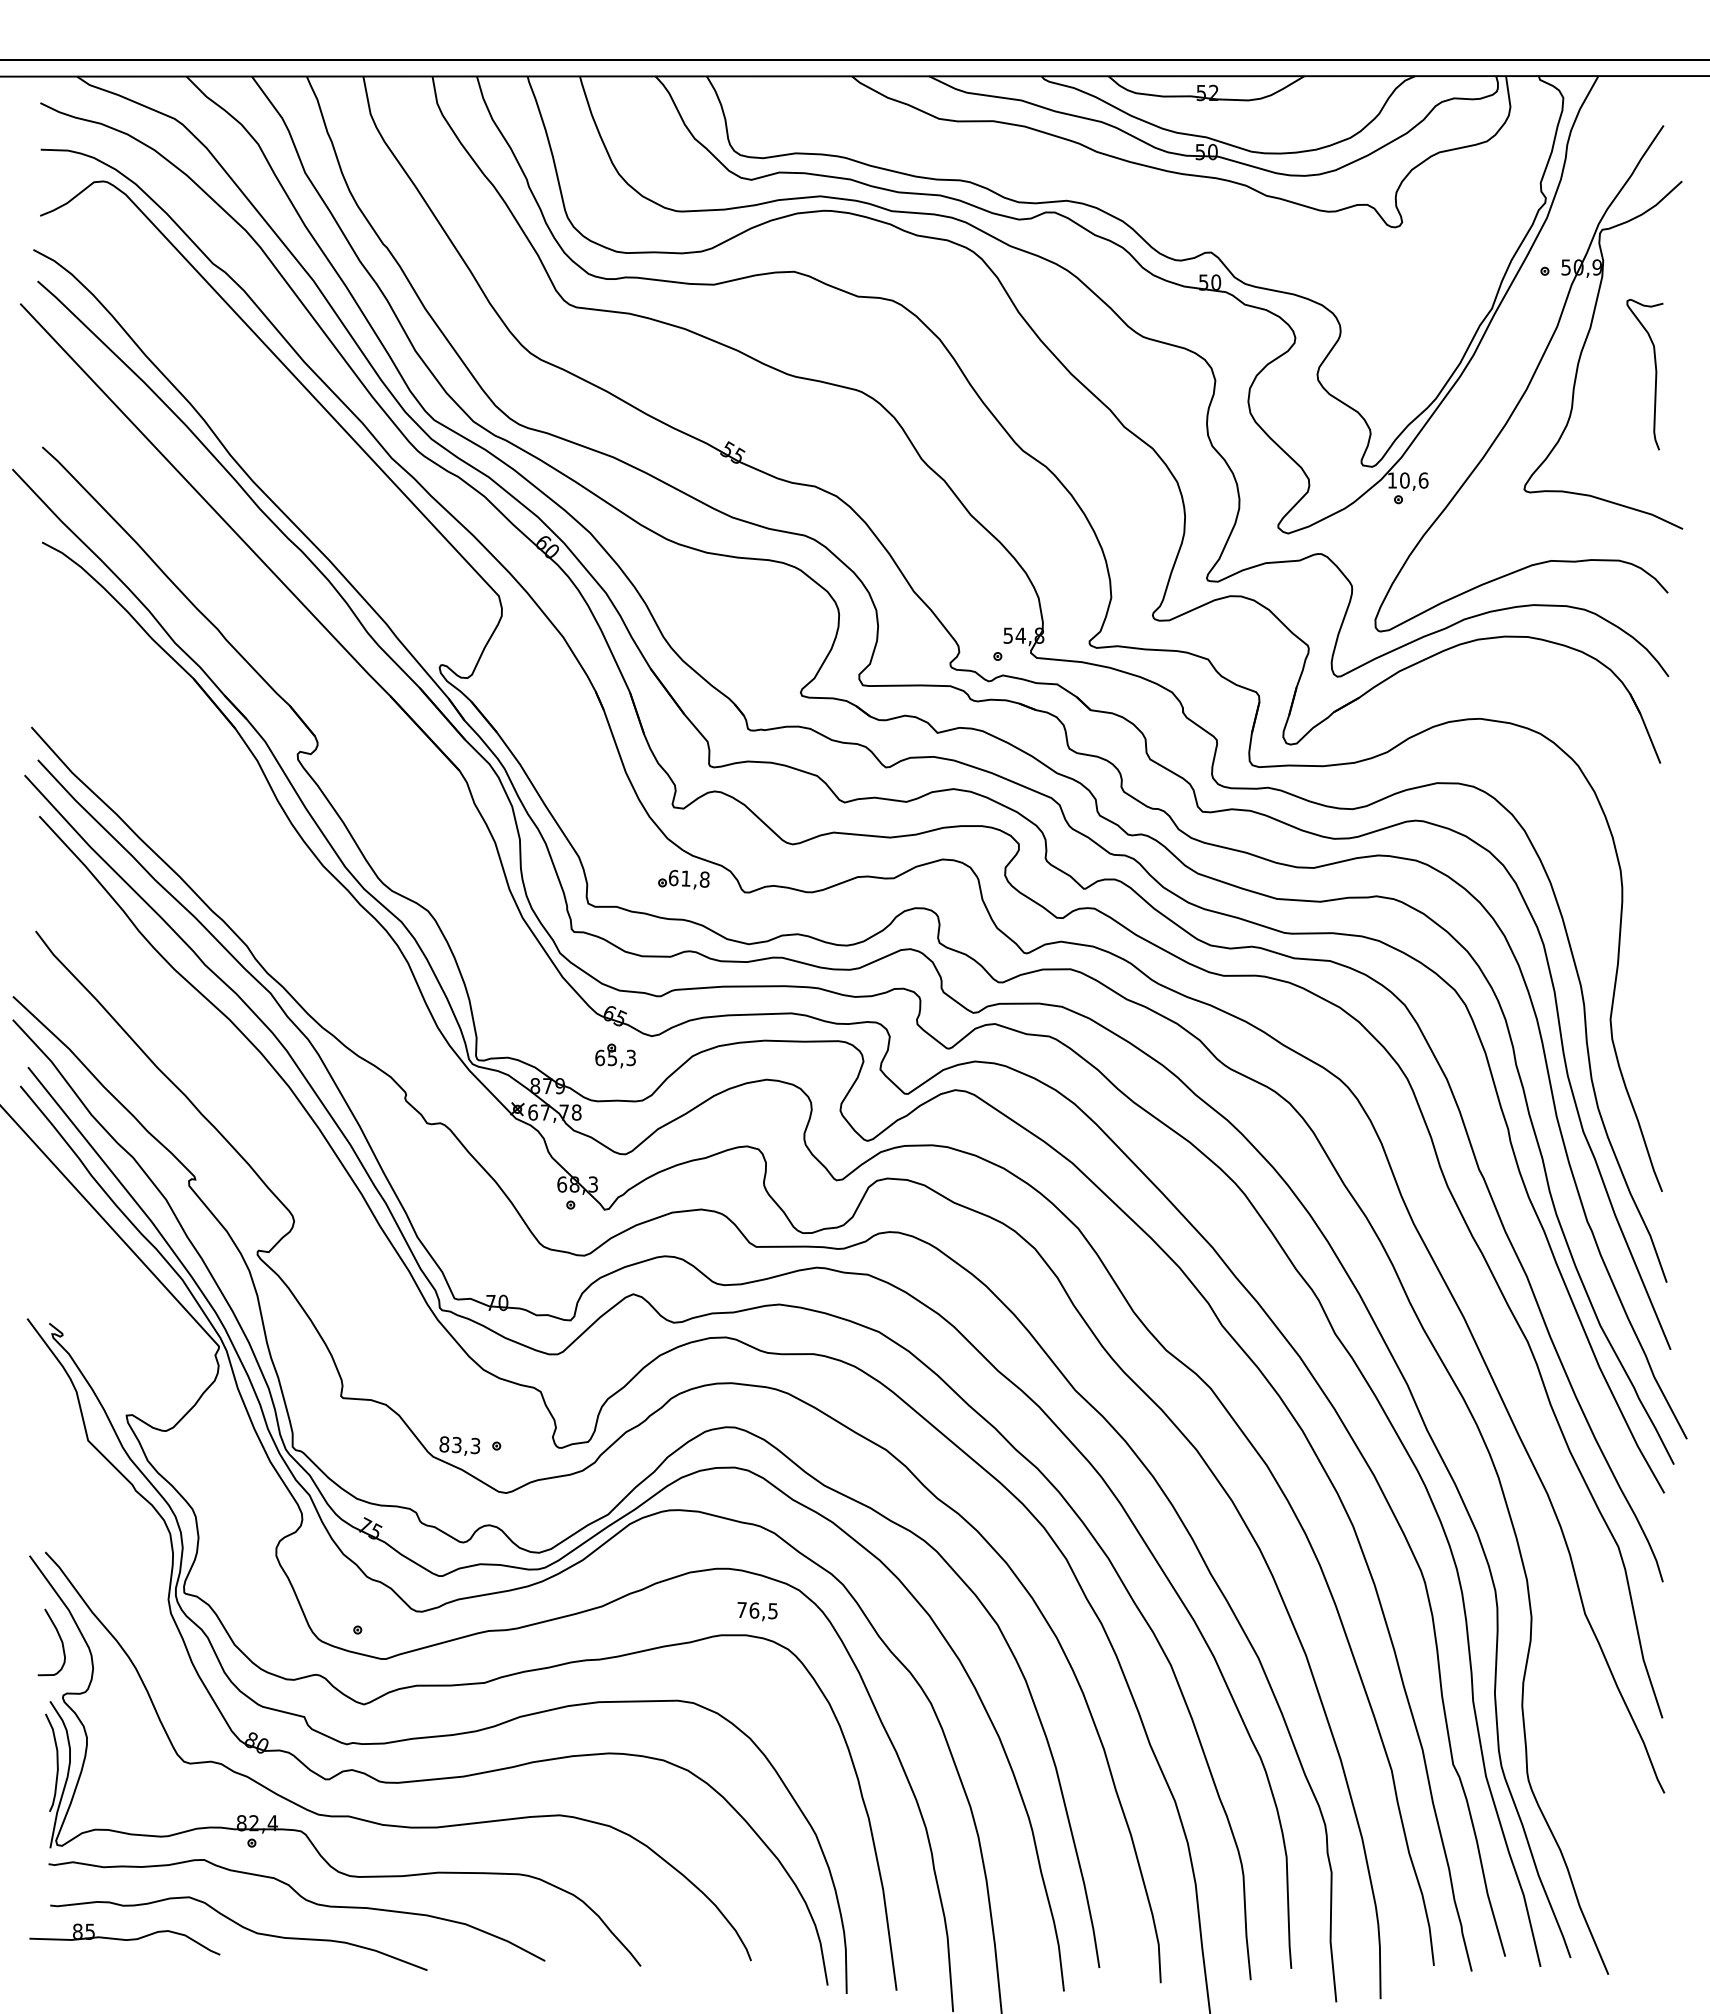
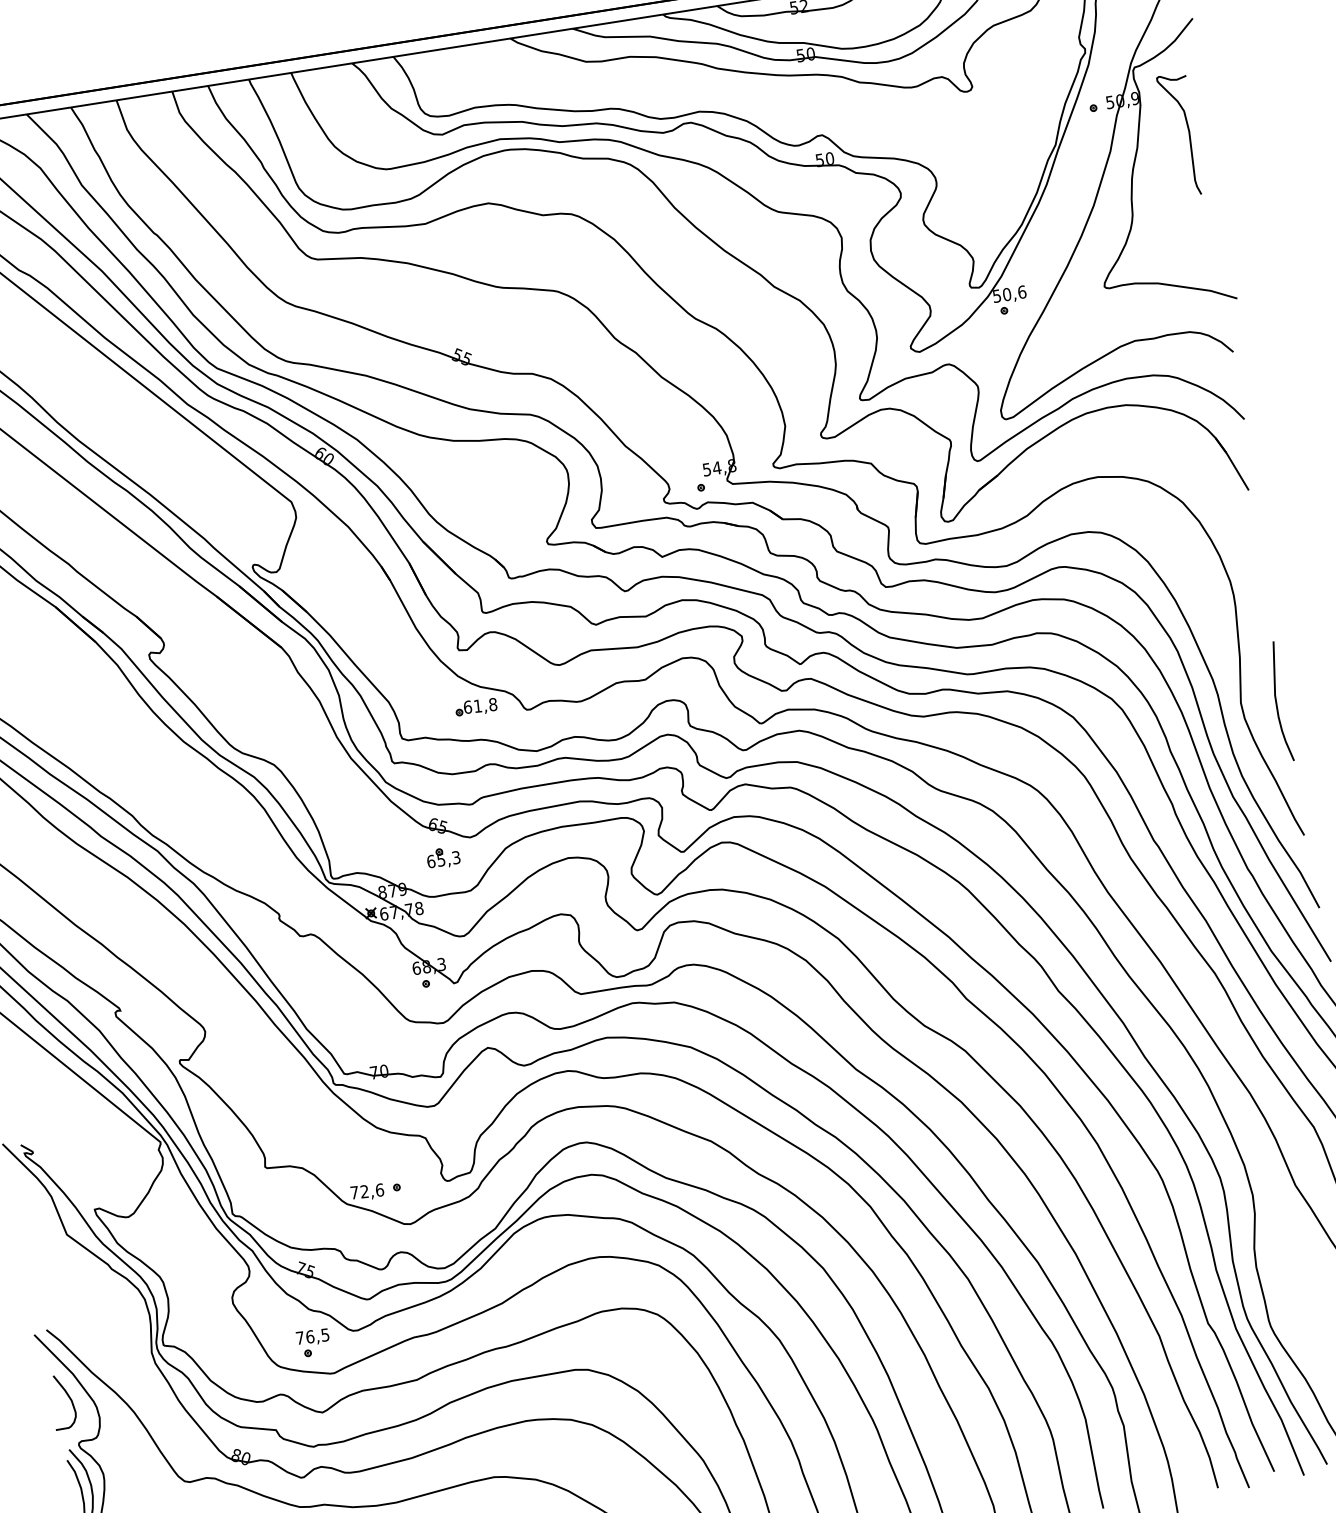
curve: (1655, 374) -> (1188, 133), moved
text: (1391, 480) -> (996, 296), 10,6 -> 50,6
curve: (1654, 1025) -> (1277, 702), added
text: (459, 1445) -> (366, 1191), 83,3 -> 72,6
text: (757, 1611) -> (312, 1337), moved

